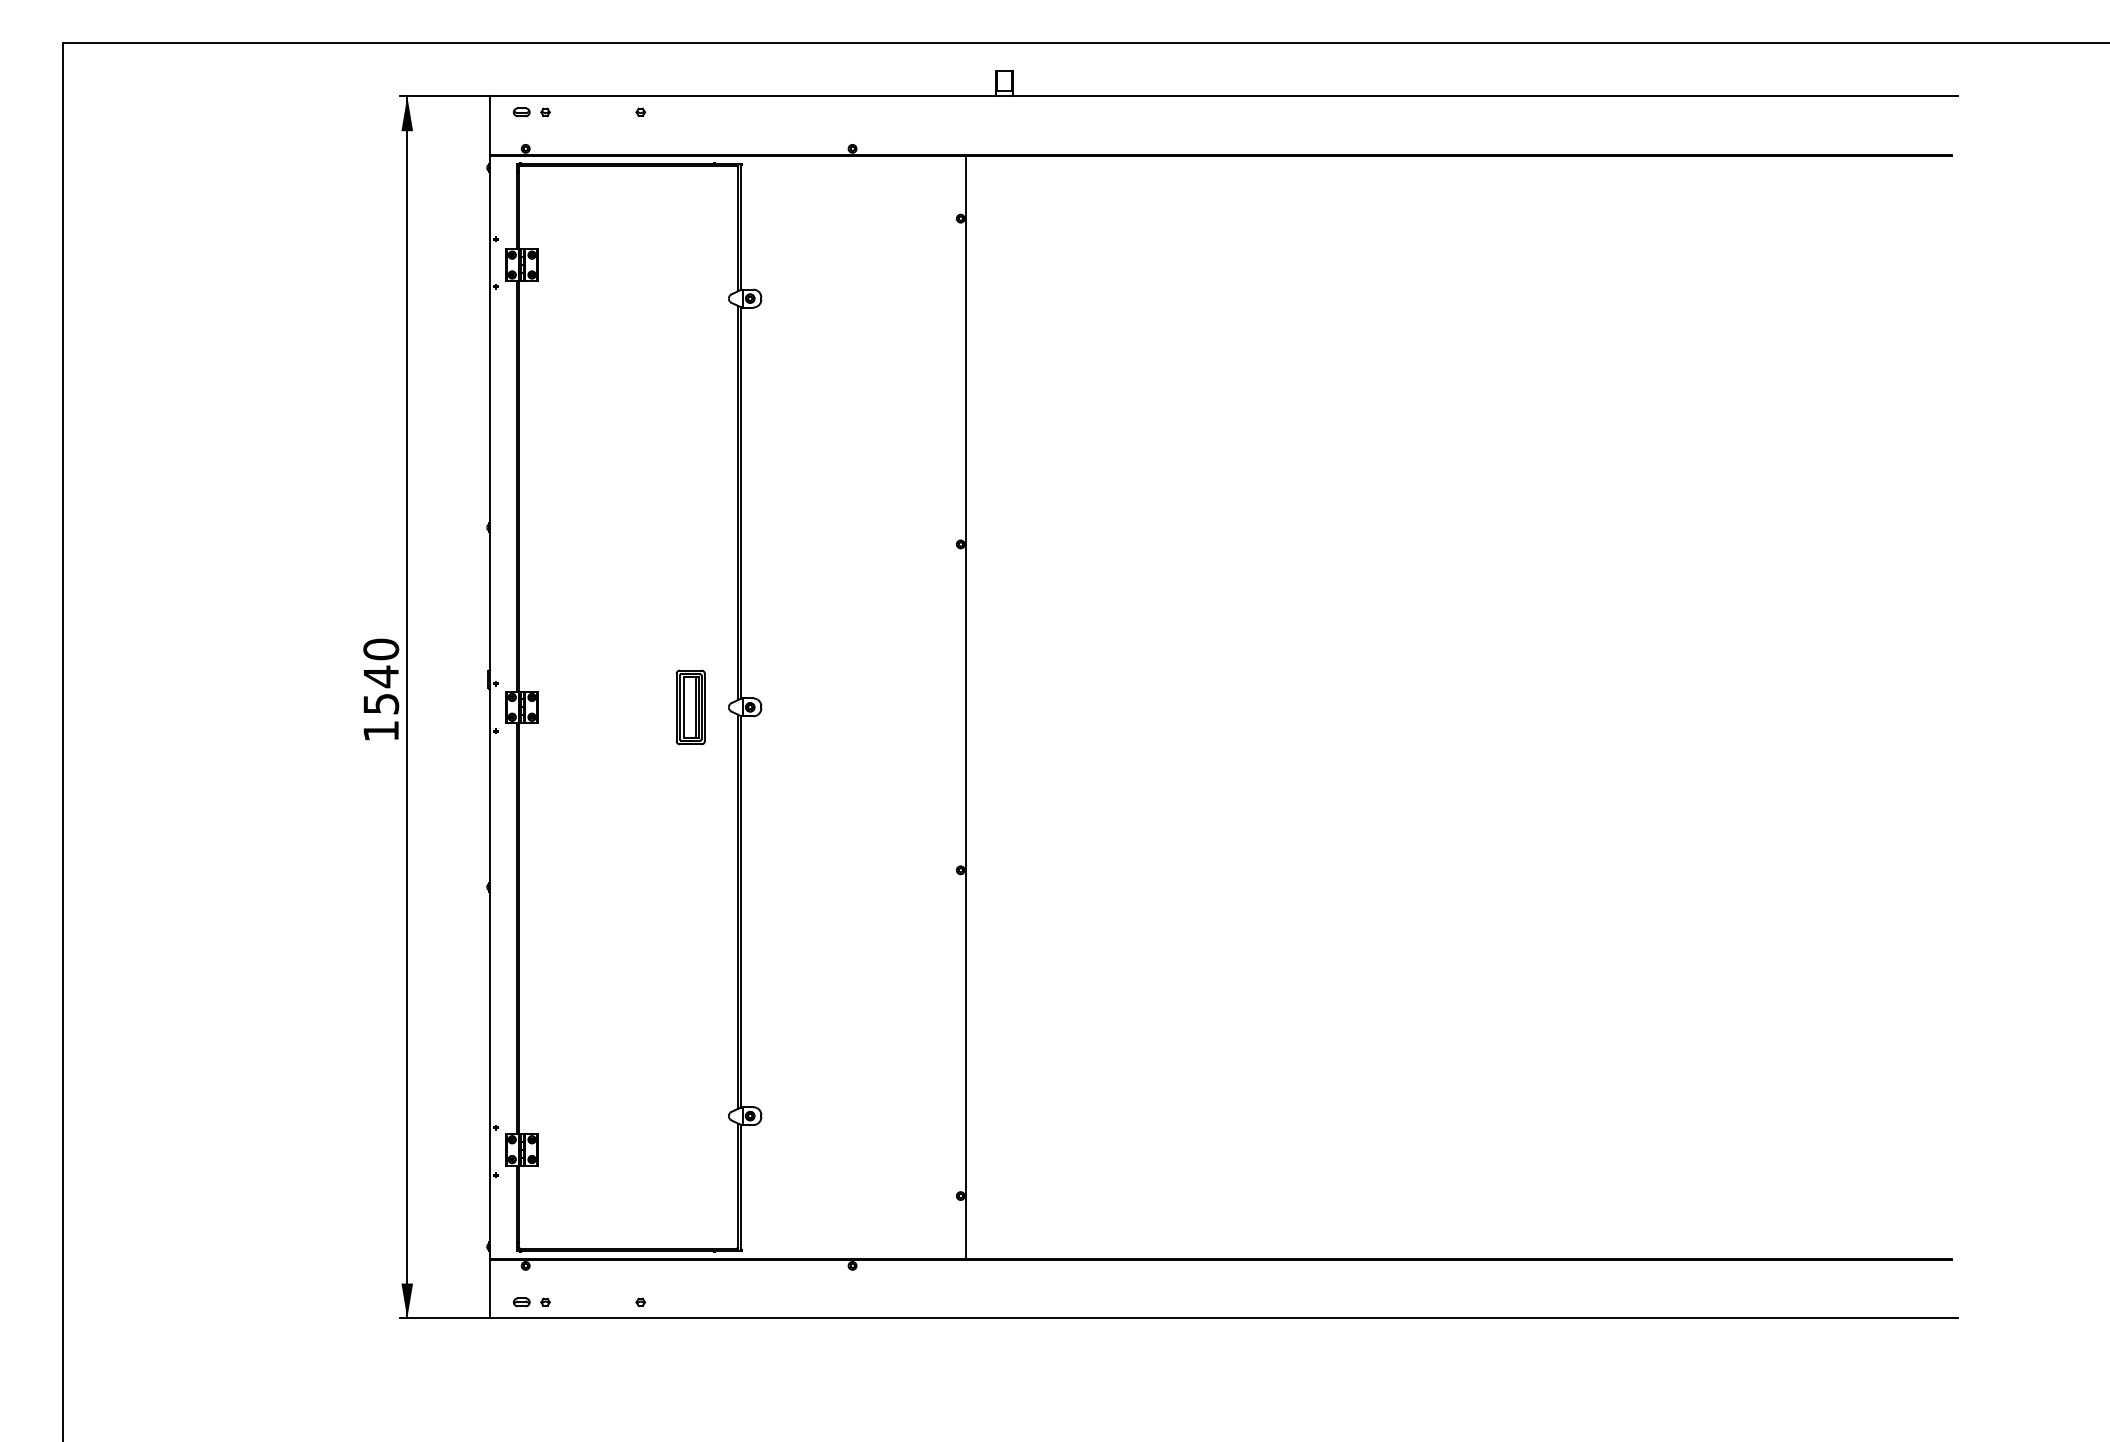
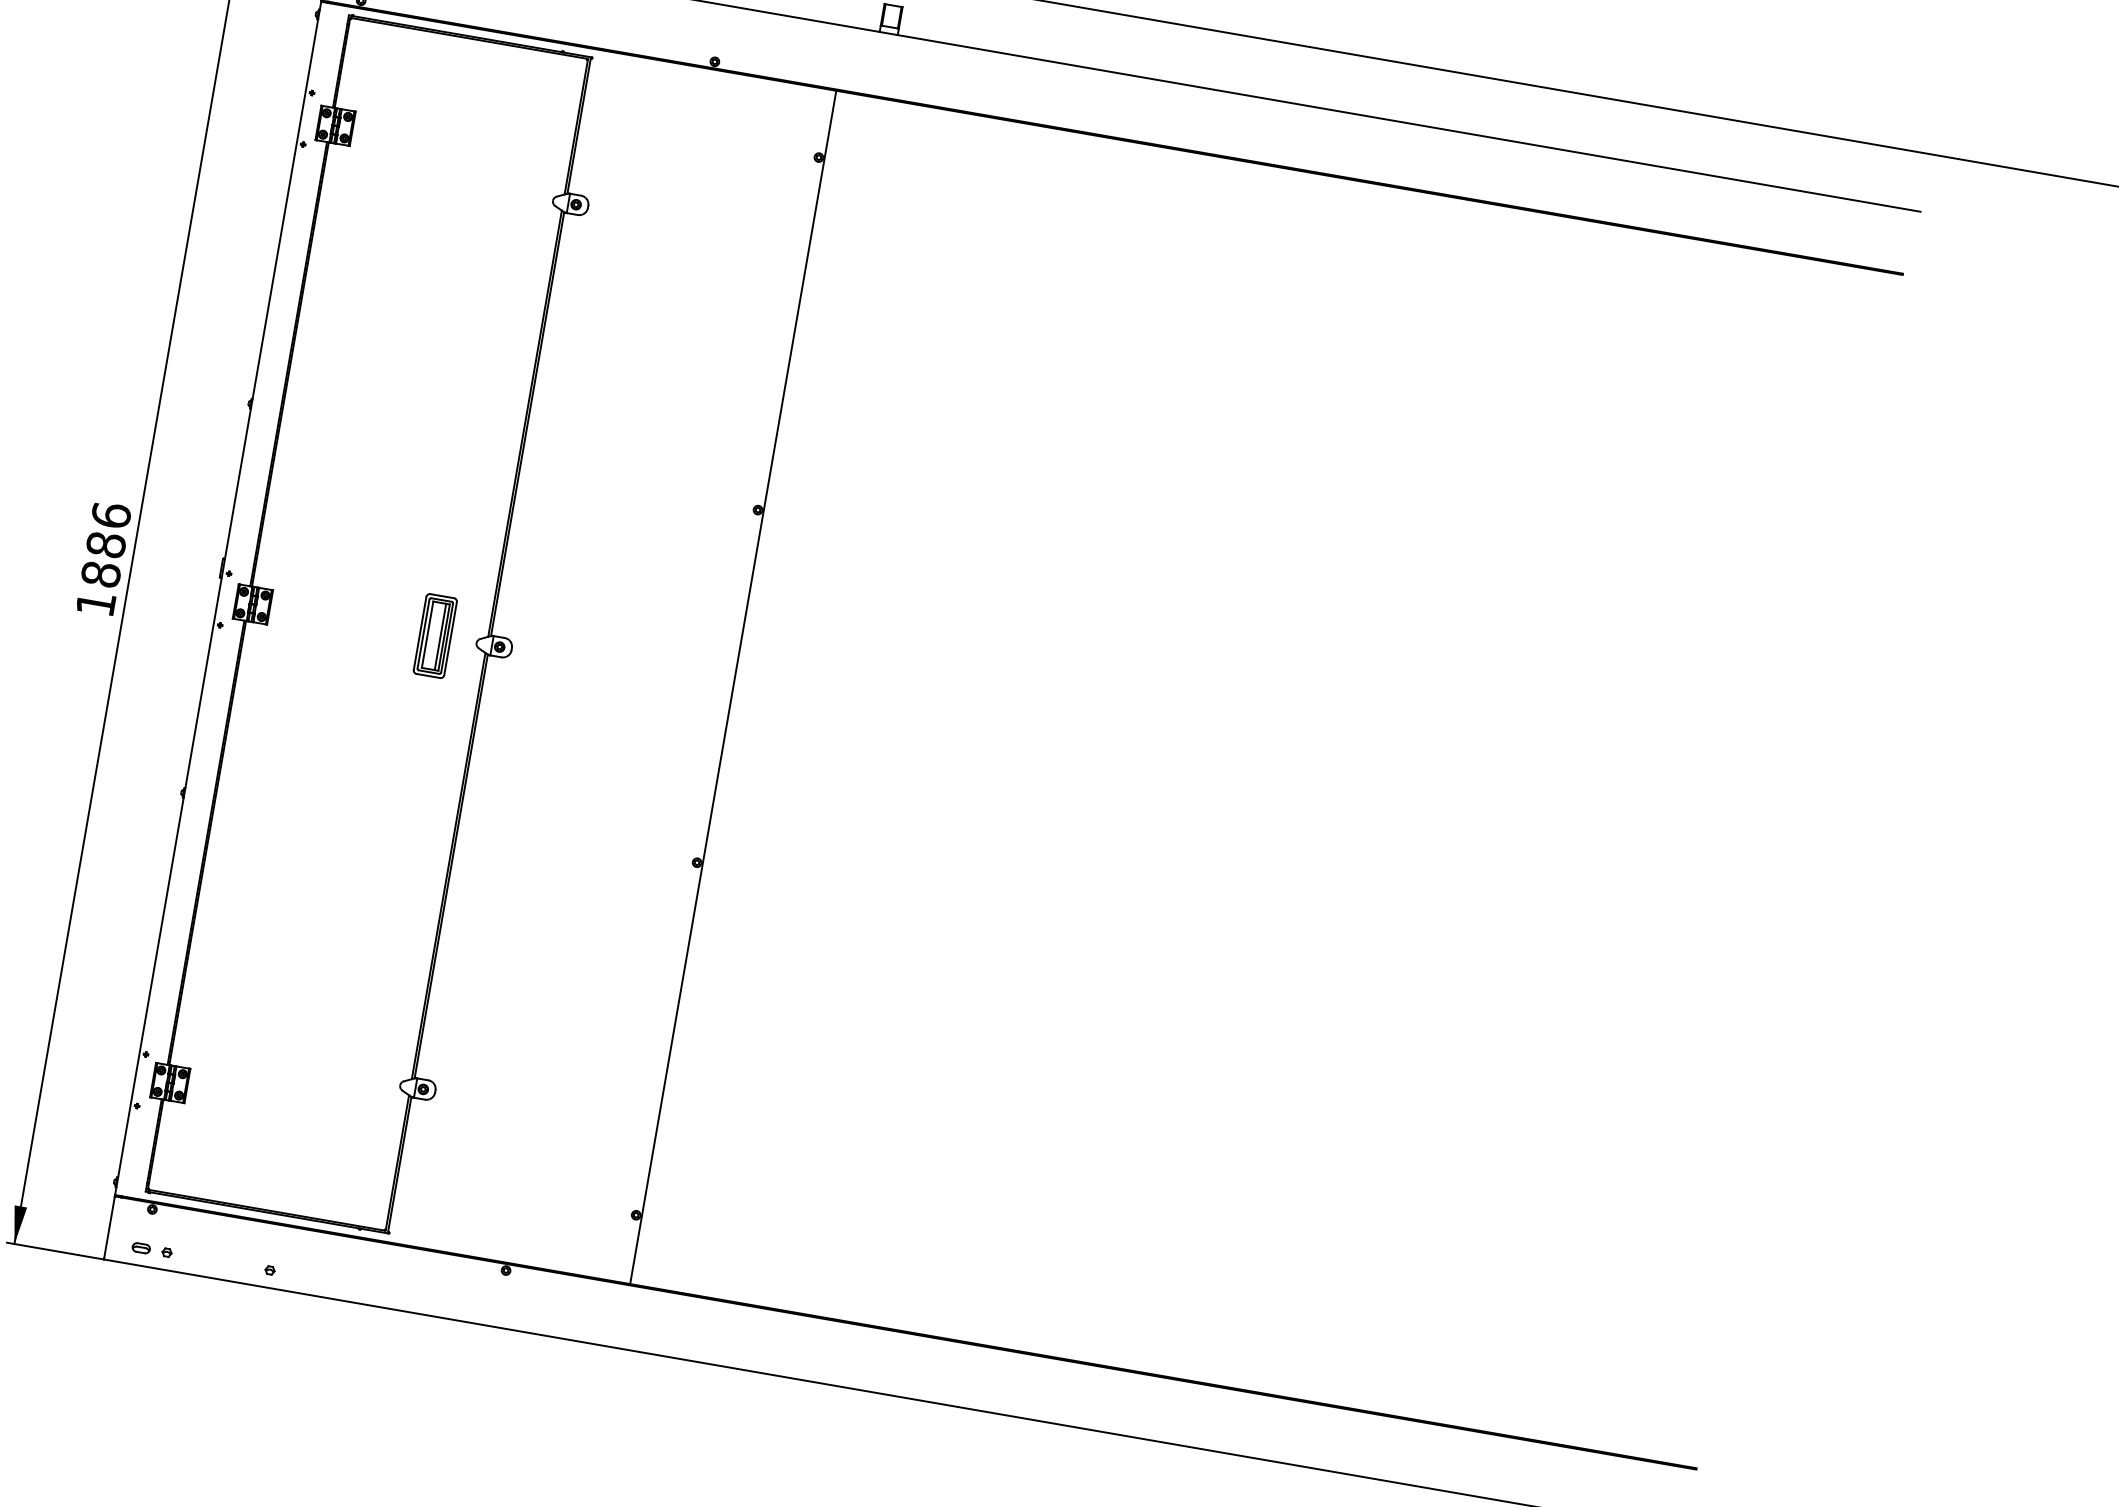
text: (381, 676) -> (106, 544), 1540 -> 1886

